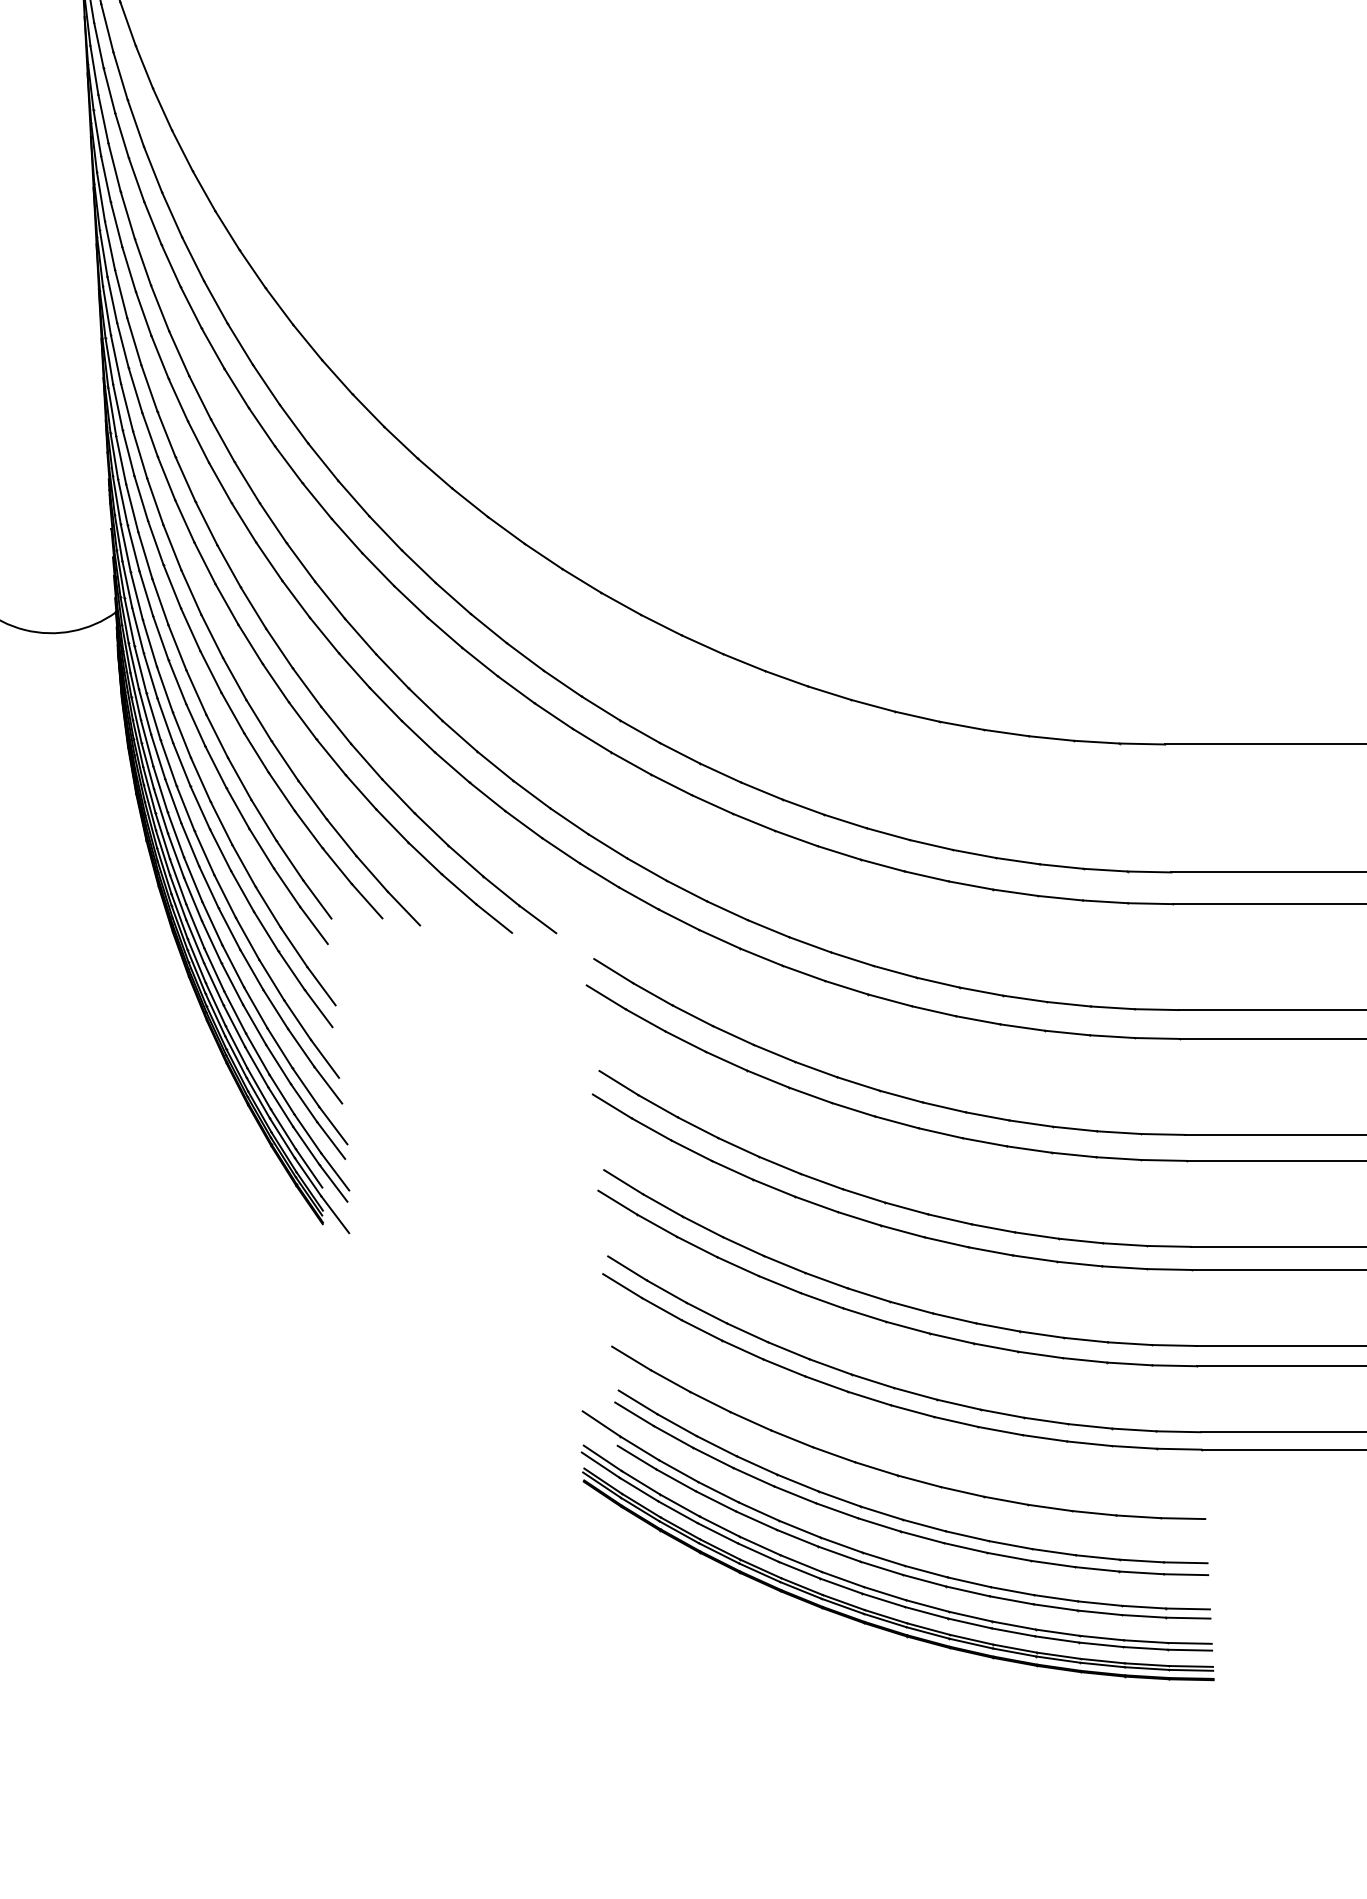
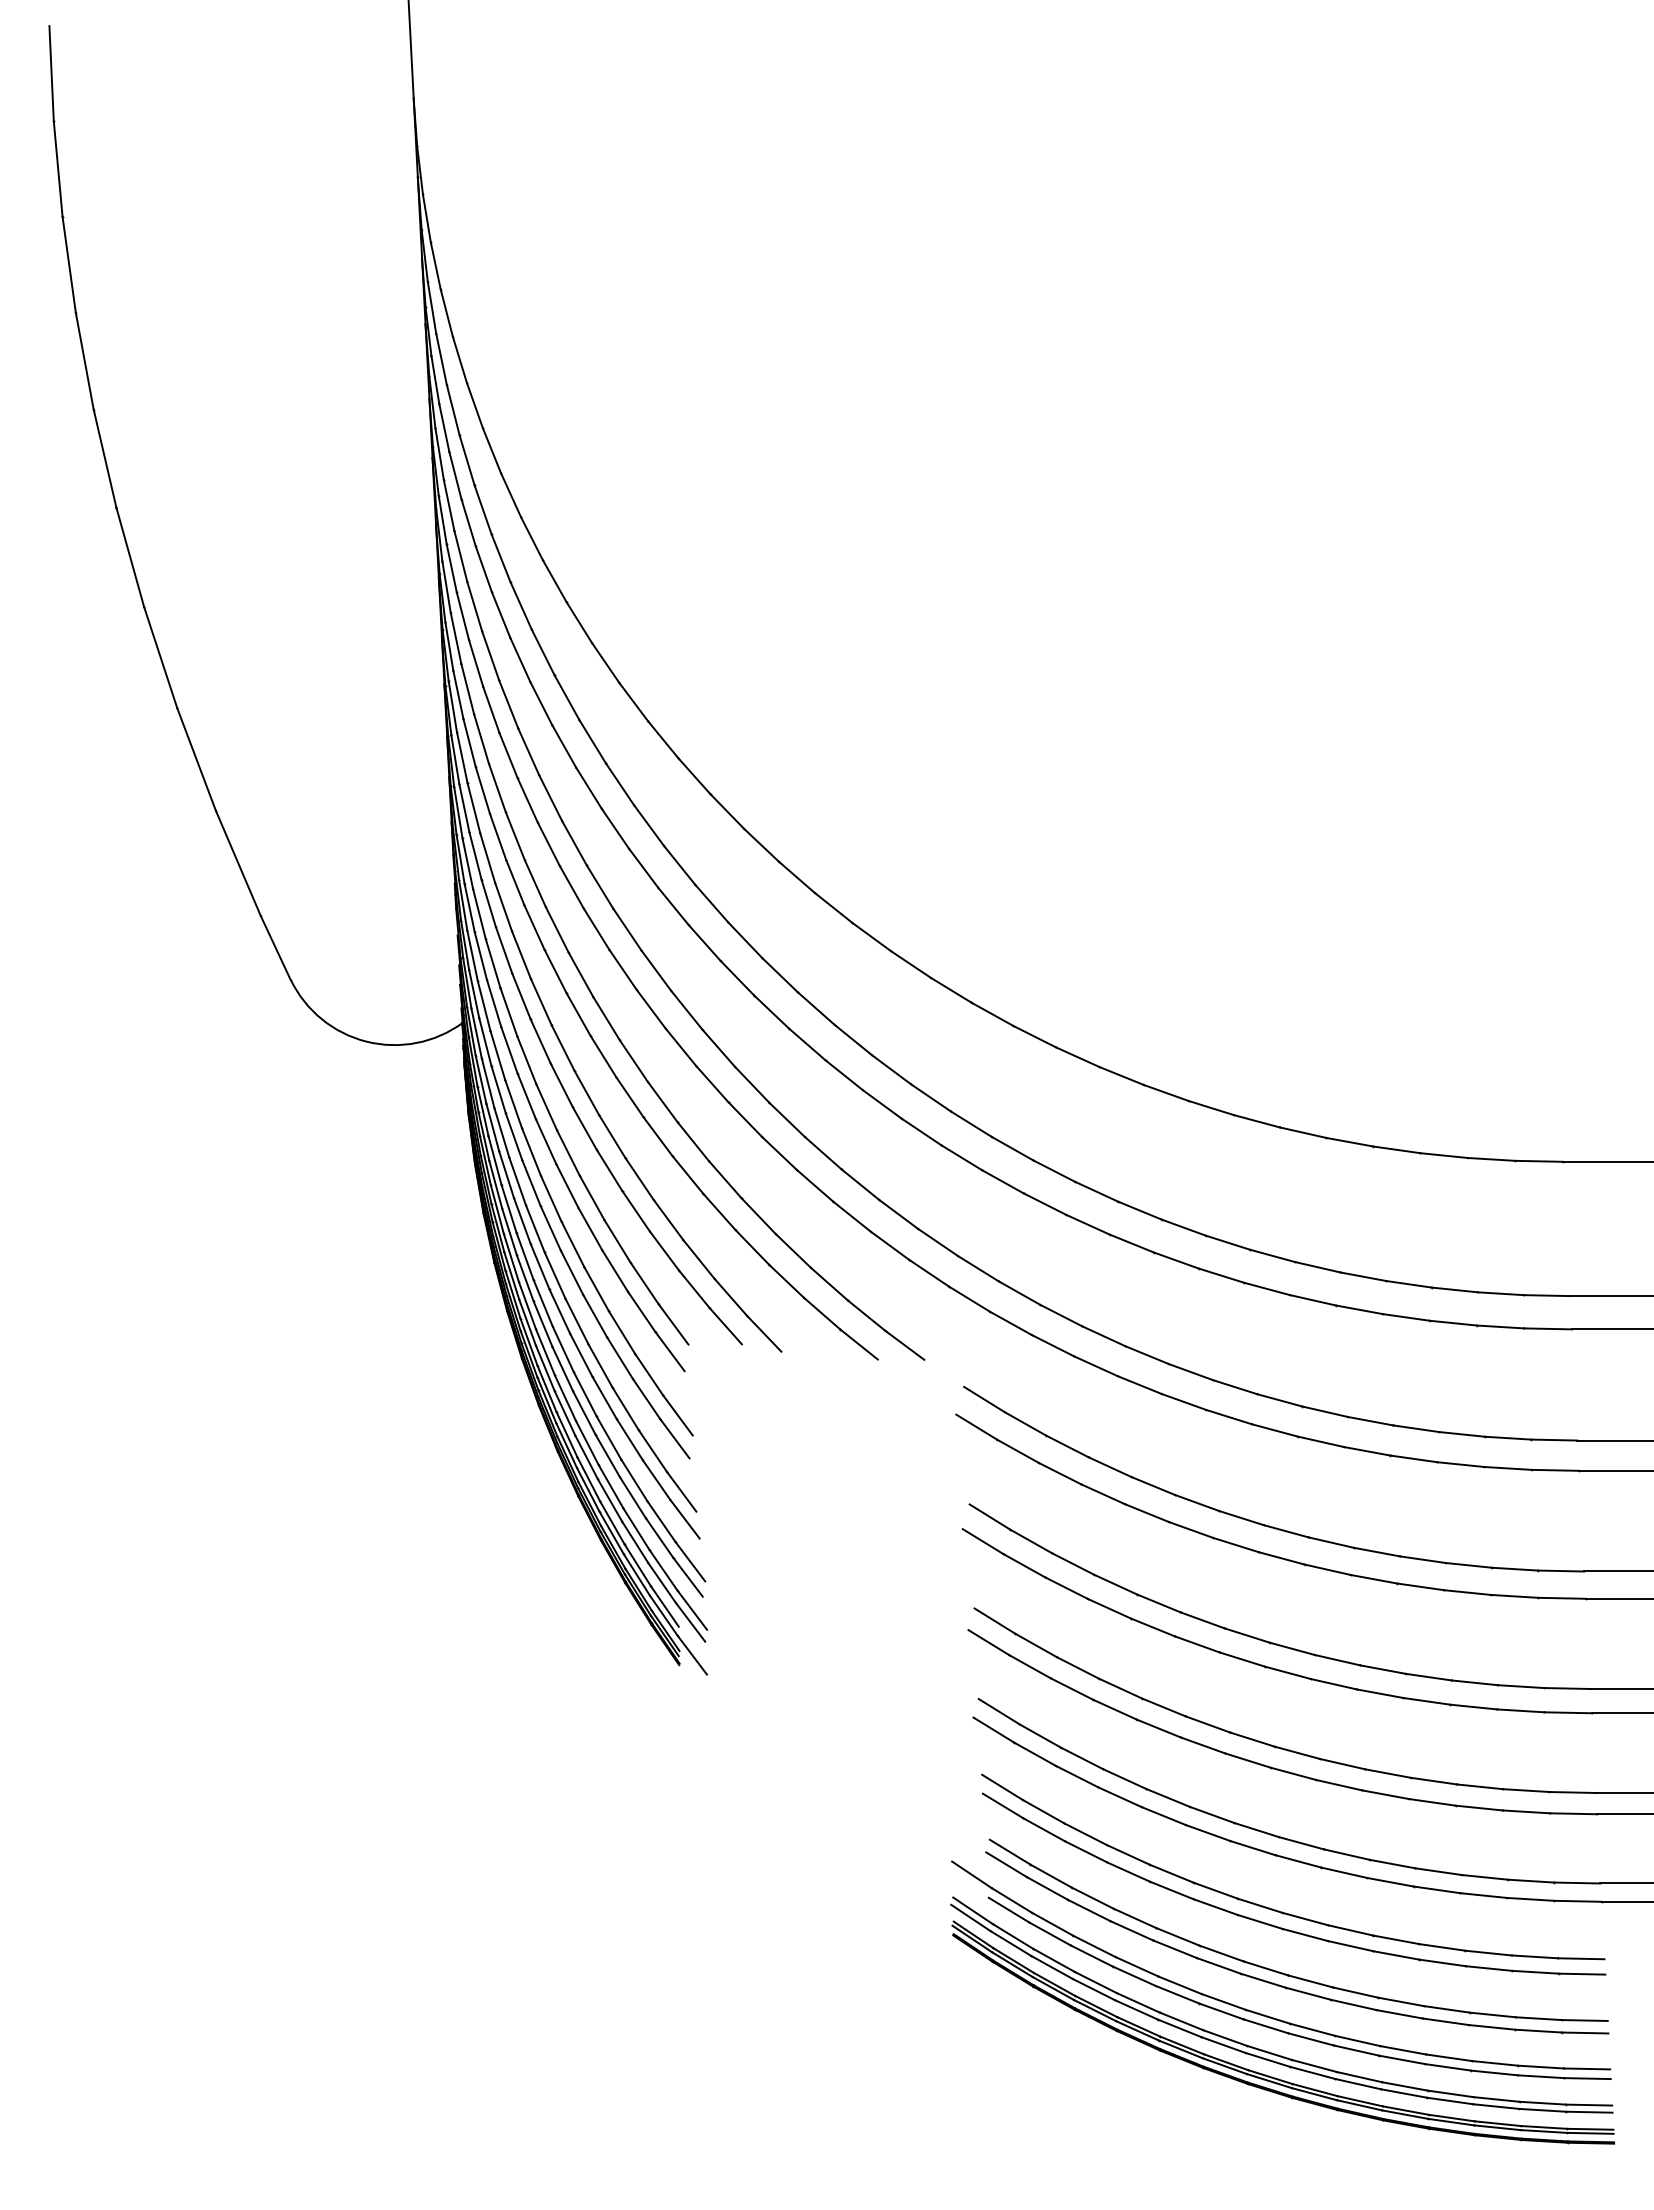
part: (894, 1457) -> (1279, 1910), added

